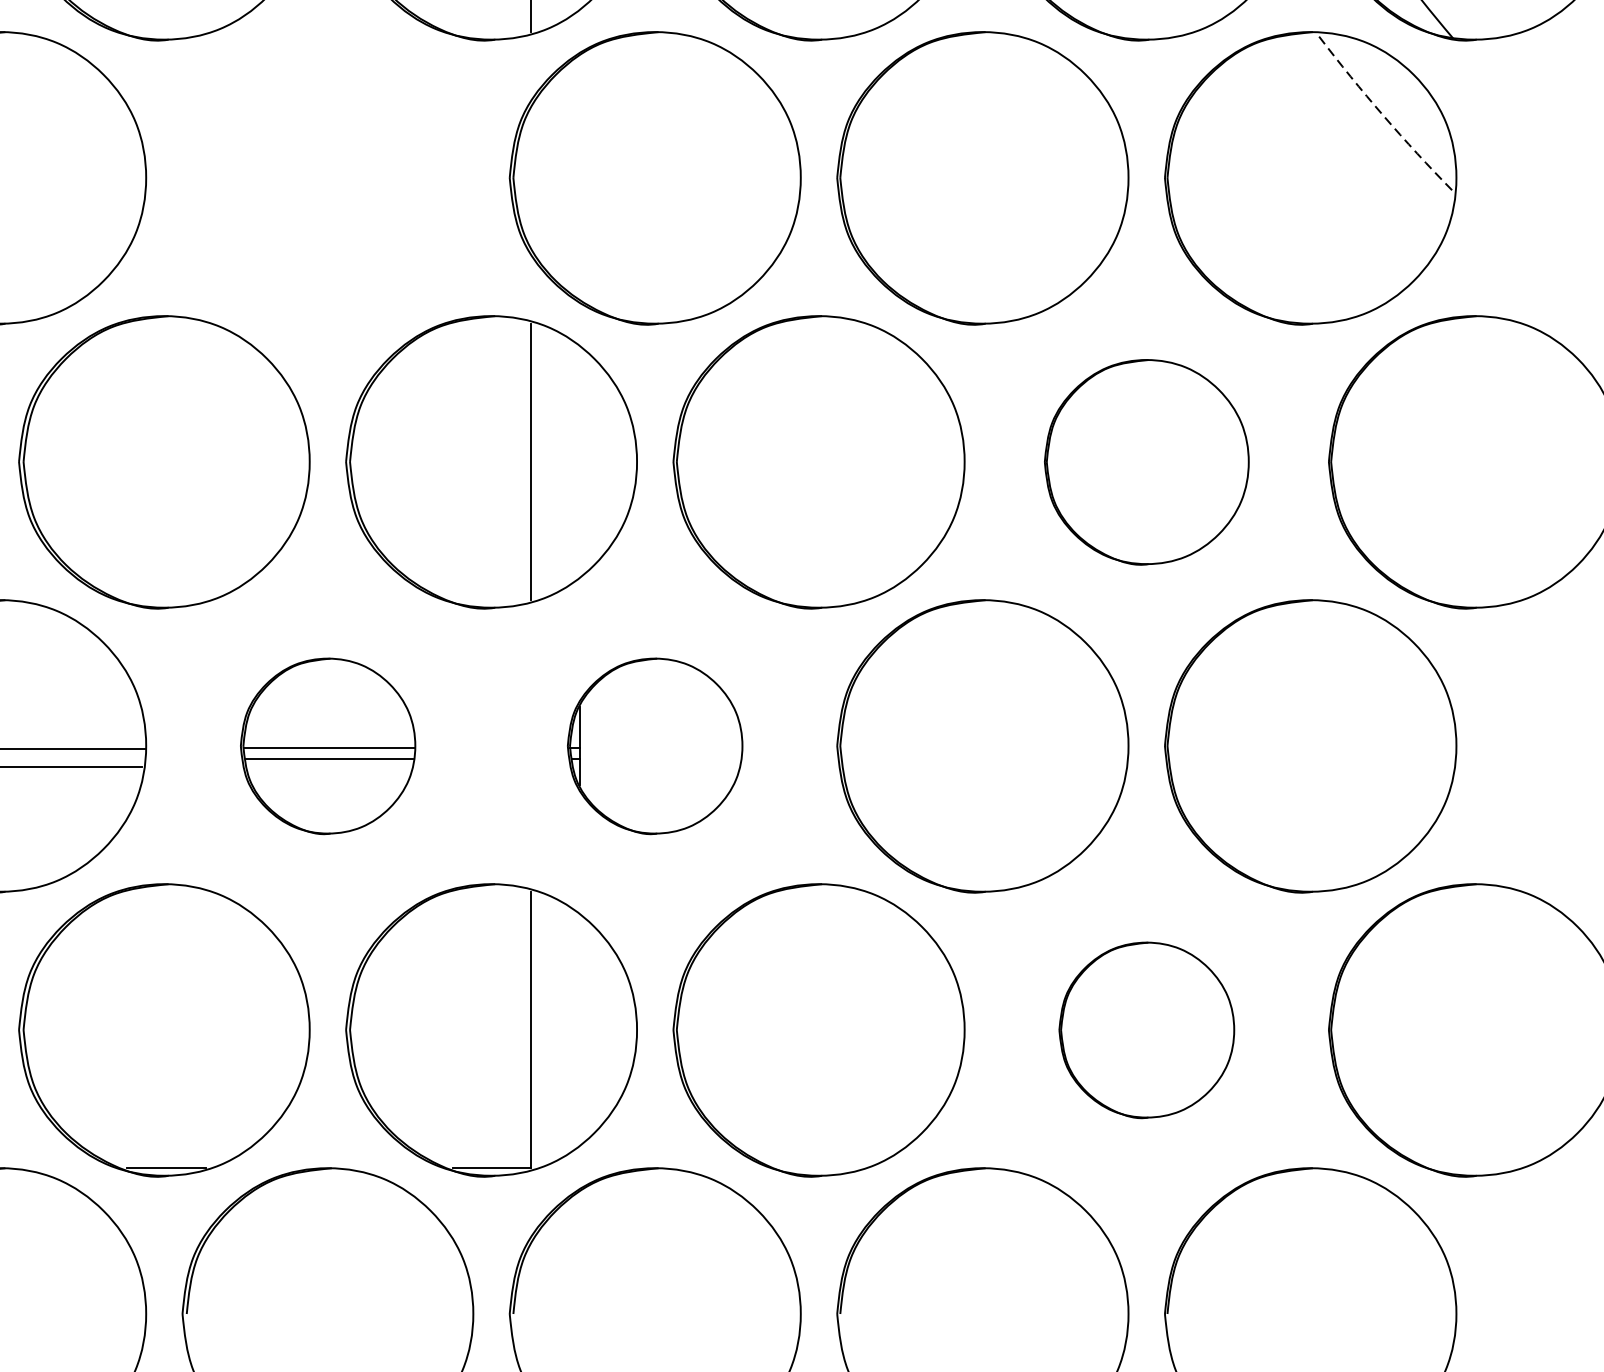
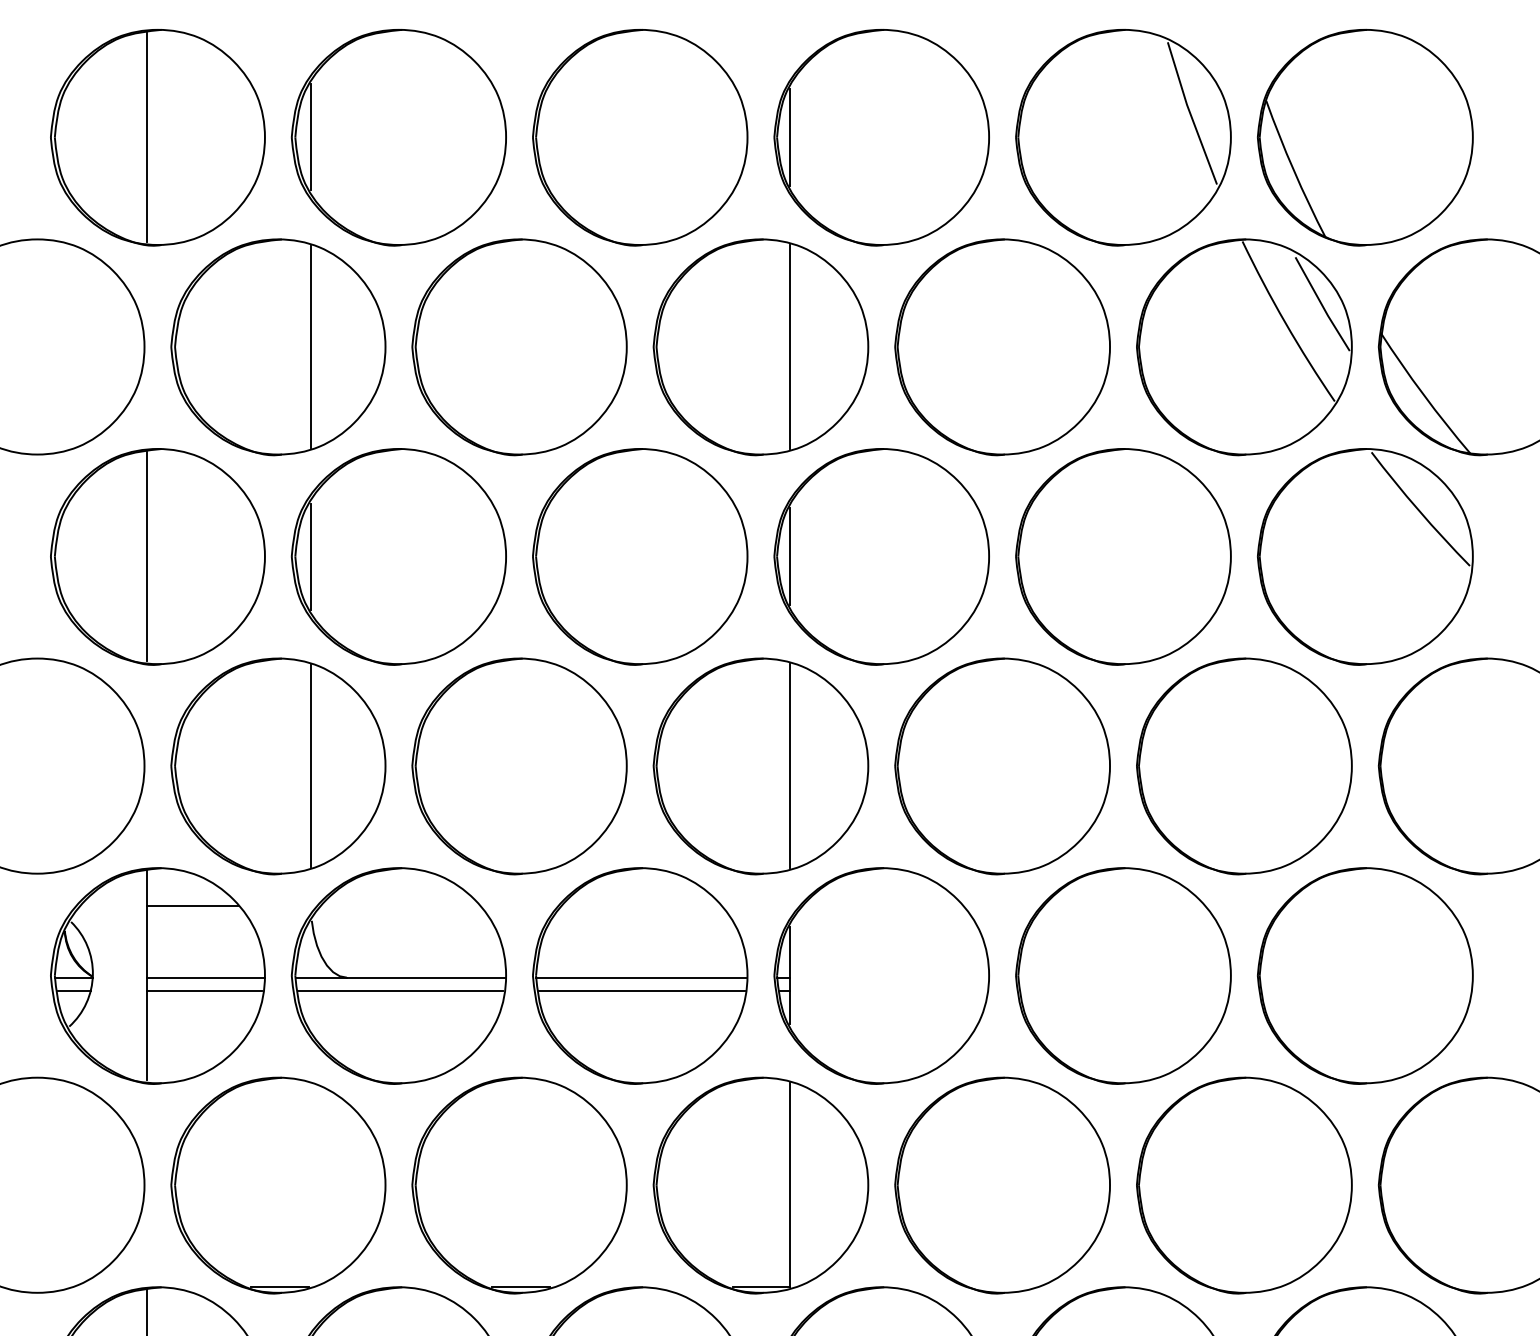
arc: (1384, 115) -> (1419, 510), dashed -> solid
part: (328, 177) -> (640, 556), added
line: (530, 177) -> (789, 556), added
part: (1146, 462) -> (1244, 766), size x1.43
part: (328, 745) -> (640, 975), size x1.67
part: (654, 745) -> (881, 975), size x1.67
part: (1146, 1030) -> (1244, 1185), size x1.67

